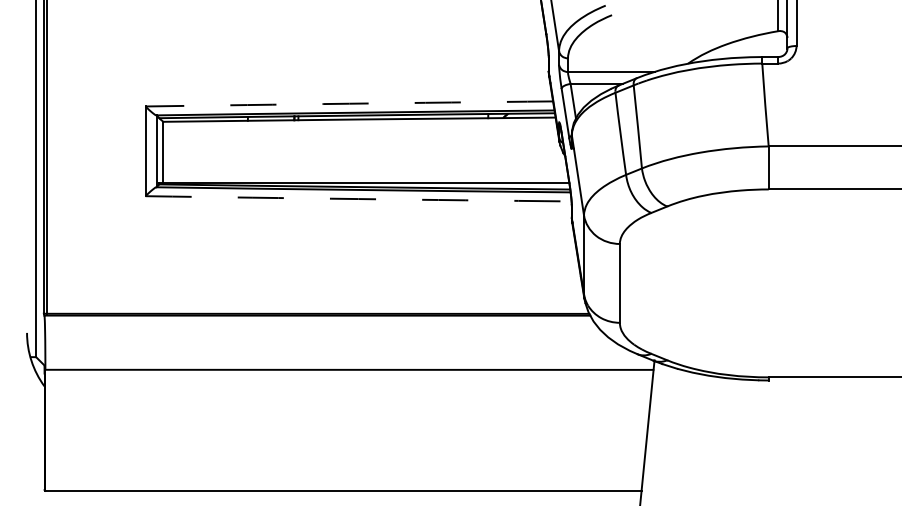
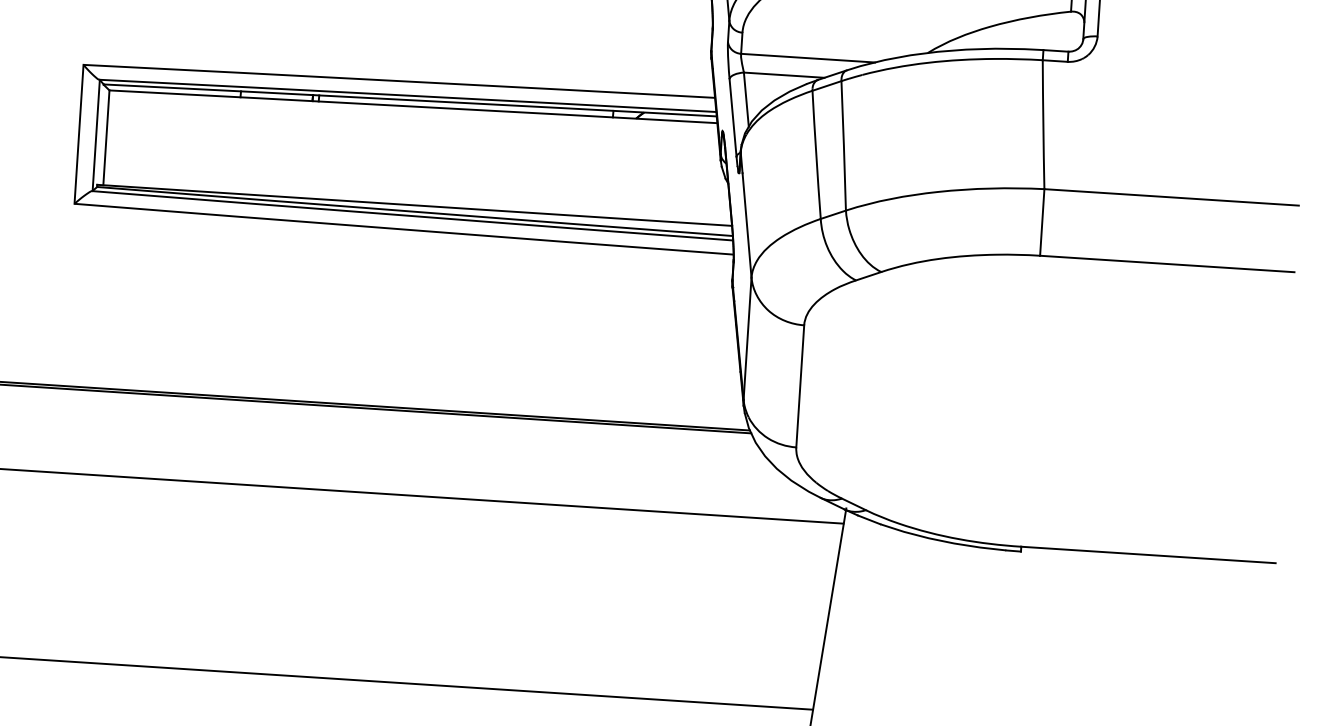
arc: (349, 103) -> (399, 80), dashed -> solid
arc: (358, 199) -> (403, 230), dashed -> solid

